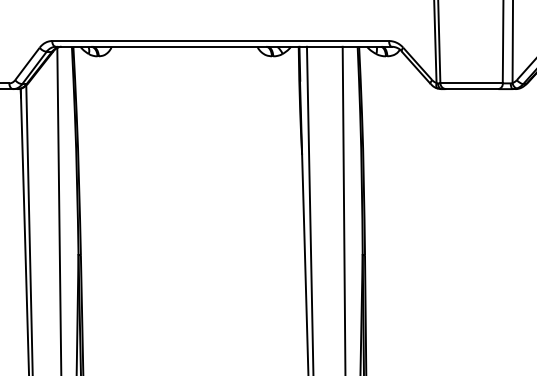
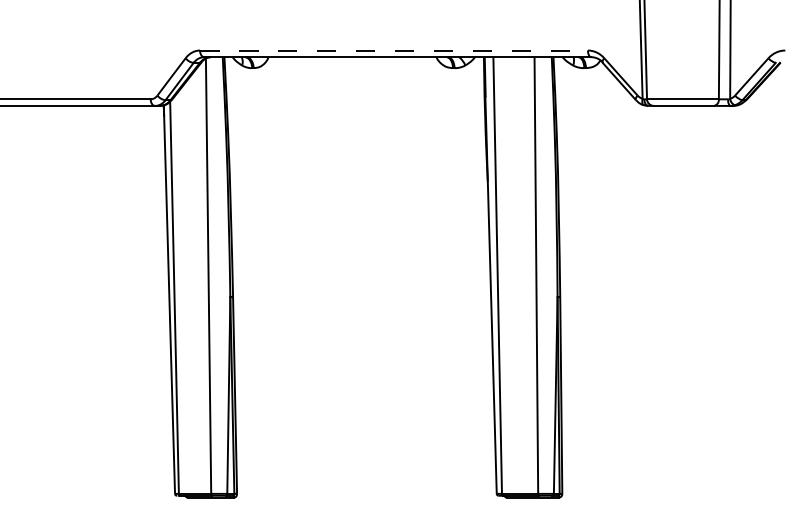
line: (220, 40) -> (393, 50), solid -> dashed

